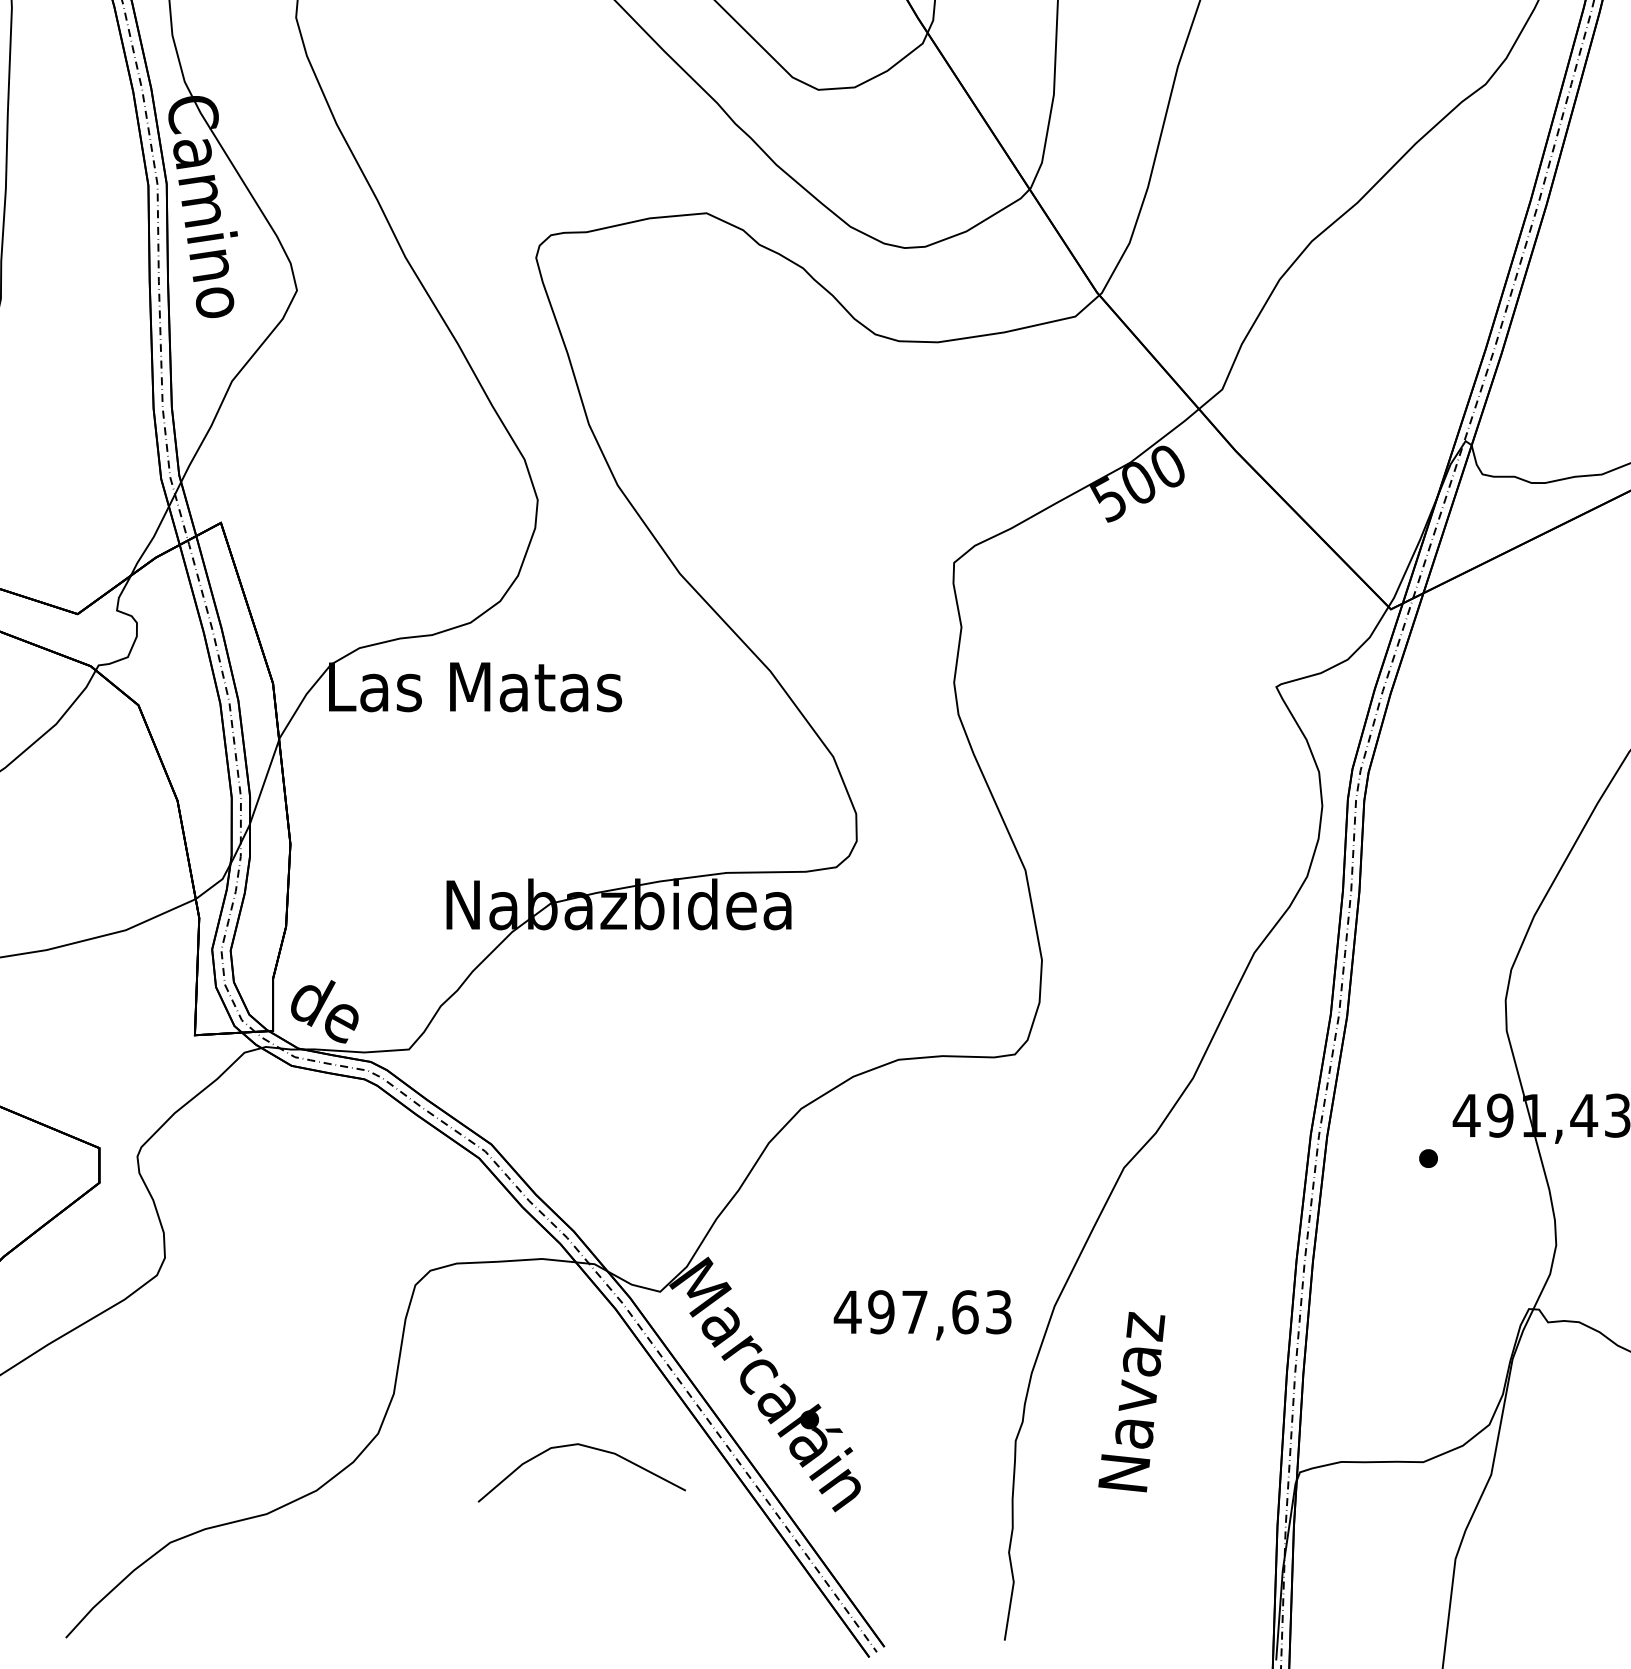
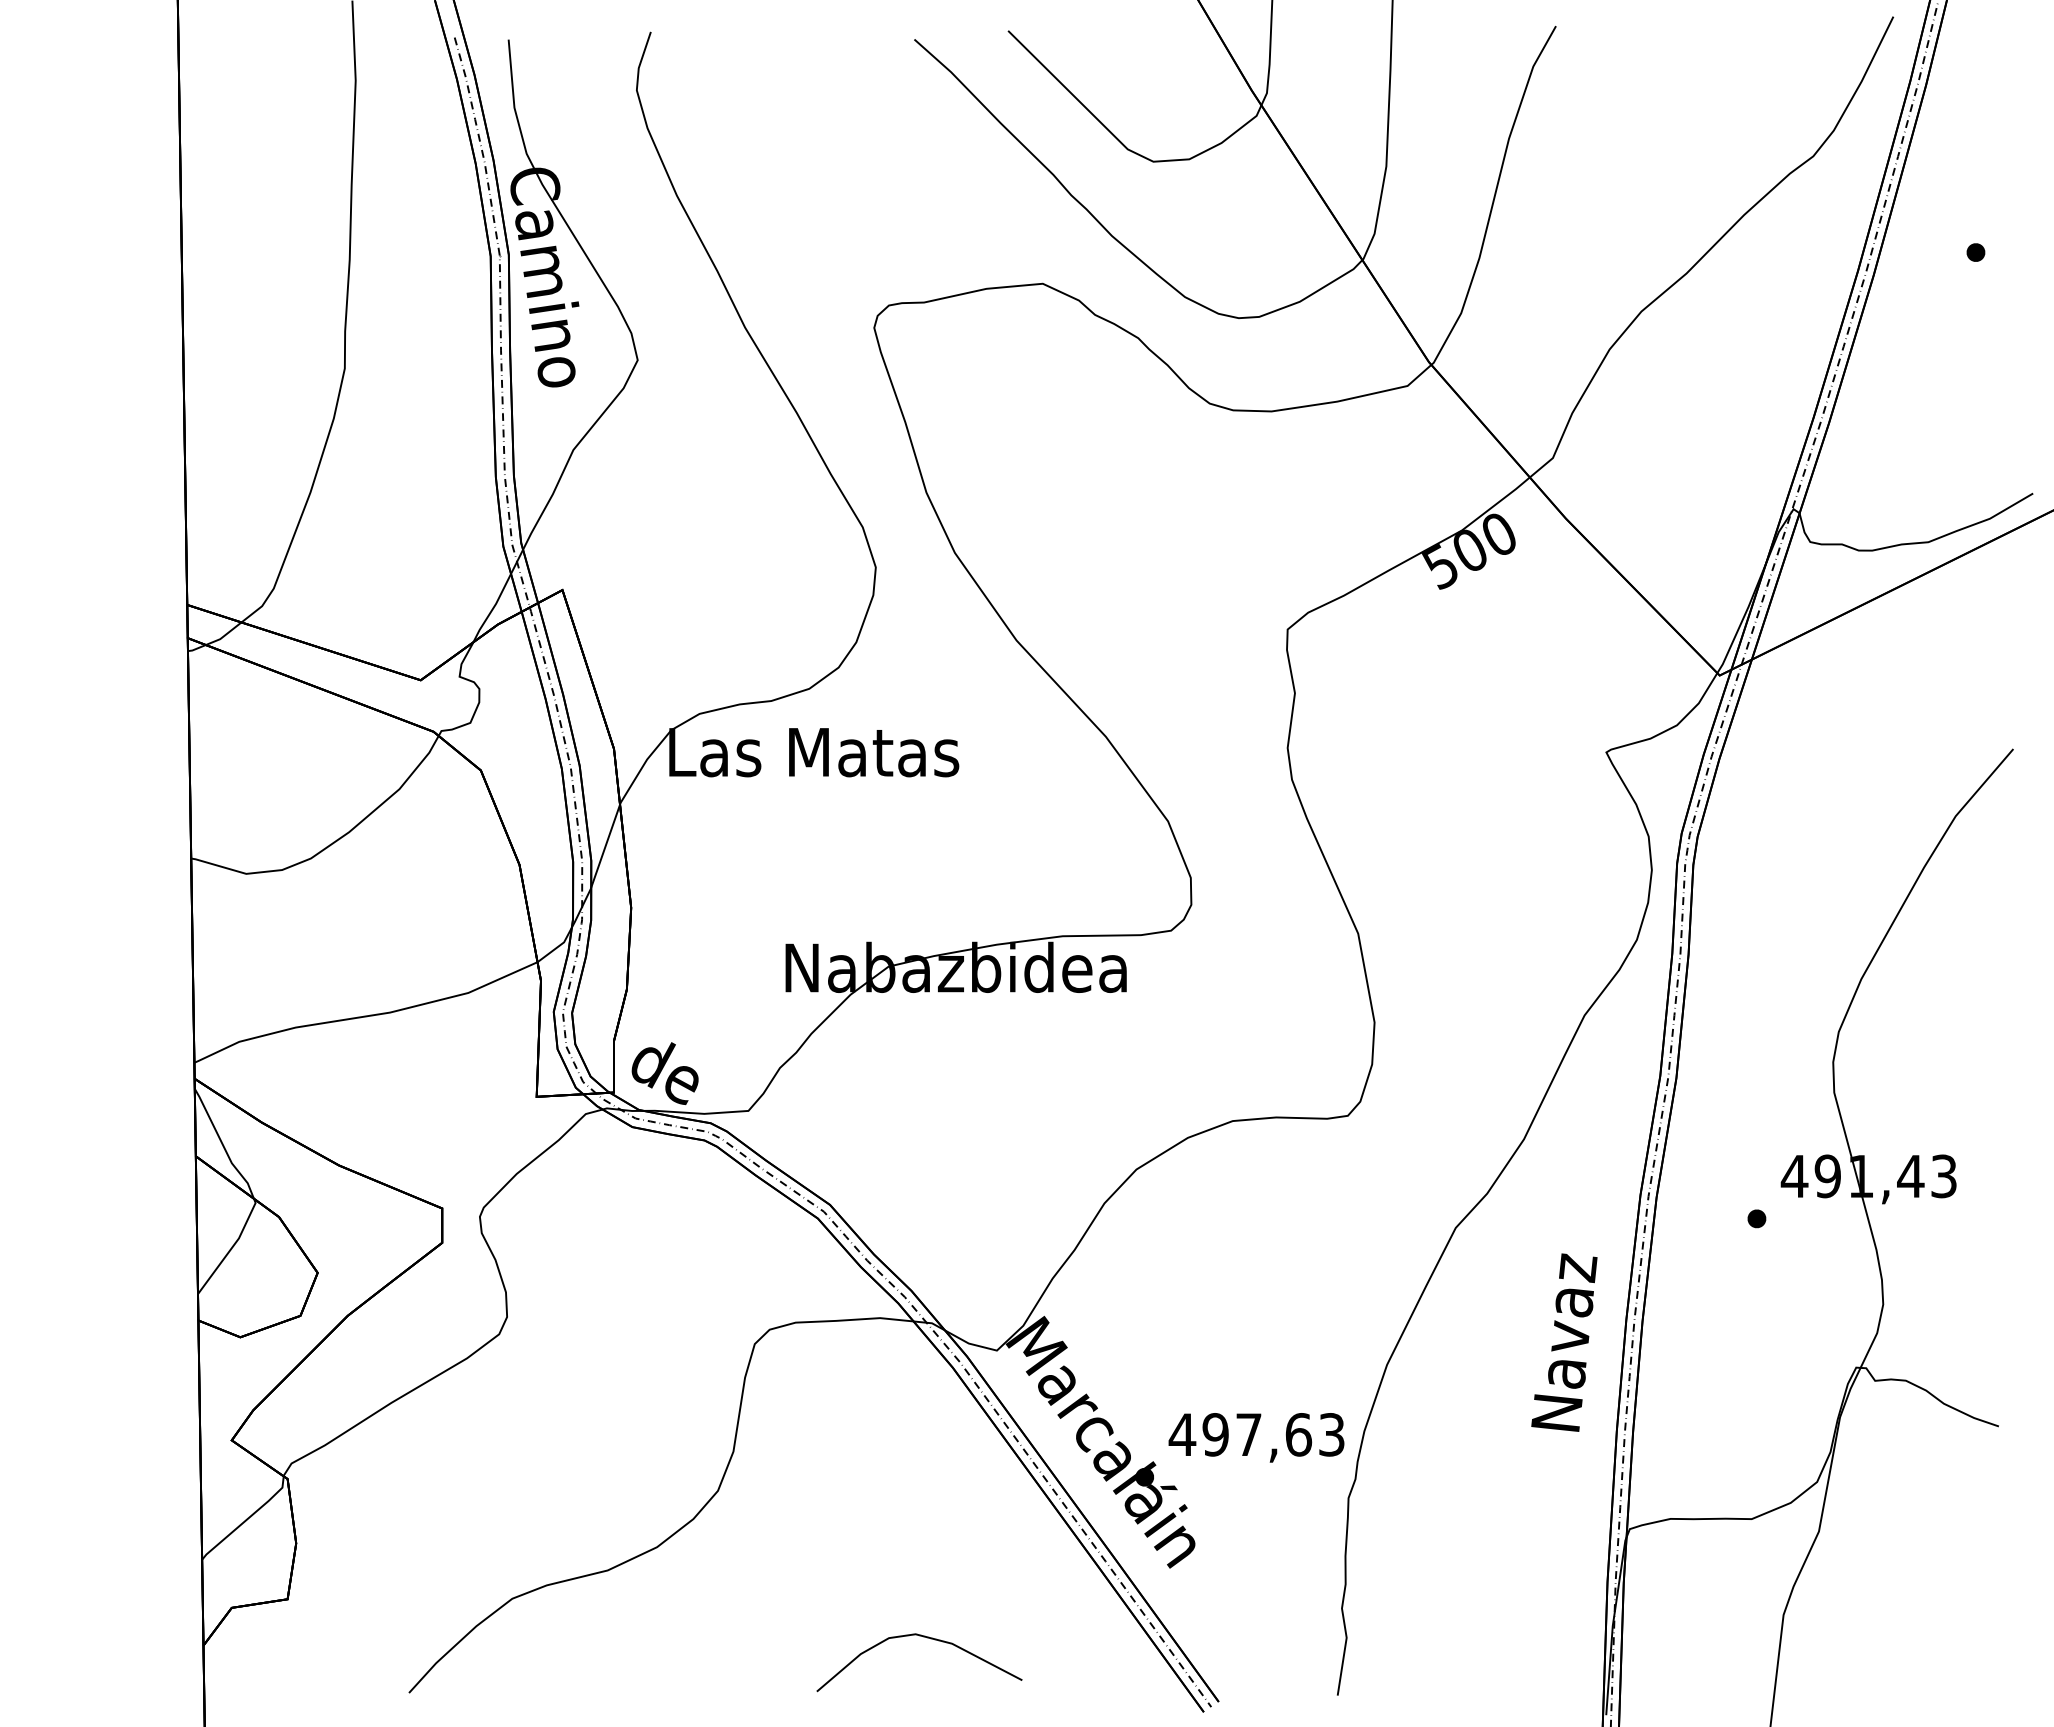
text: (922, 1314) -> (1256, 1437), moved
text: (1131, 1401) -> (1564, 1342), moved
curve: (590, 1448) -> (927, 1638), moved

